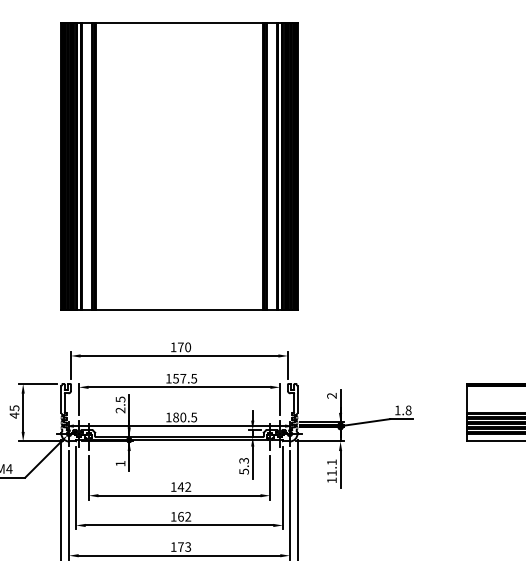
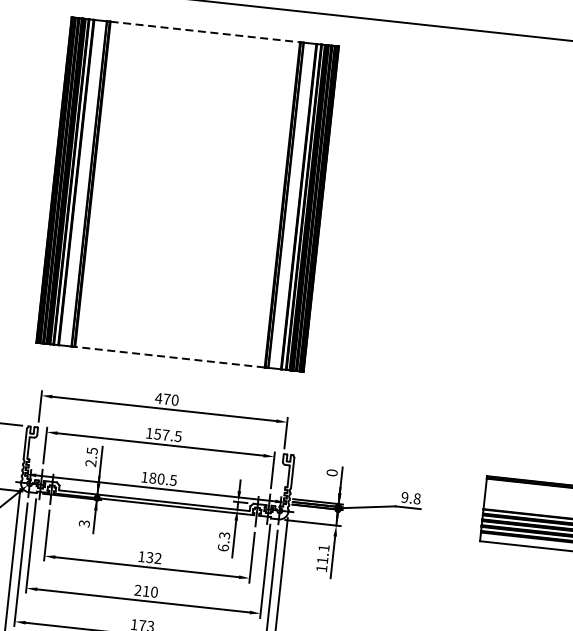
line: (179, 23) -> (205, 32), solid -> dashed
line: (179, 310) -> (170, 357), solid -> dashed
text: (173, 347) -> (158, 398), 170 -> 470
text: (331, 395) -> (331, 472), 2 -> 0
text: (397, 410) -> (404, 497), 1.8 -> 9.8
text: (120, 463) -> (84, 523), 1 -> 3
text: (243, 471) -> (222, 547), 5.3 -> 6.3
text: (180, 486) -> (149, 556), 142 -> 132
text: (180, 516) -> (145, 590), 162 -> 210

